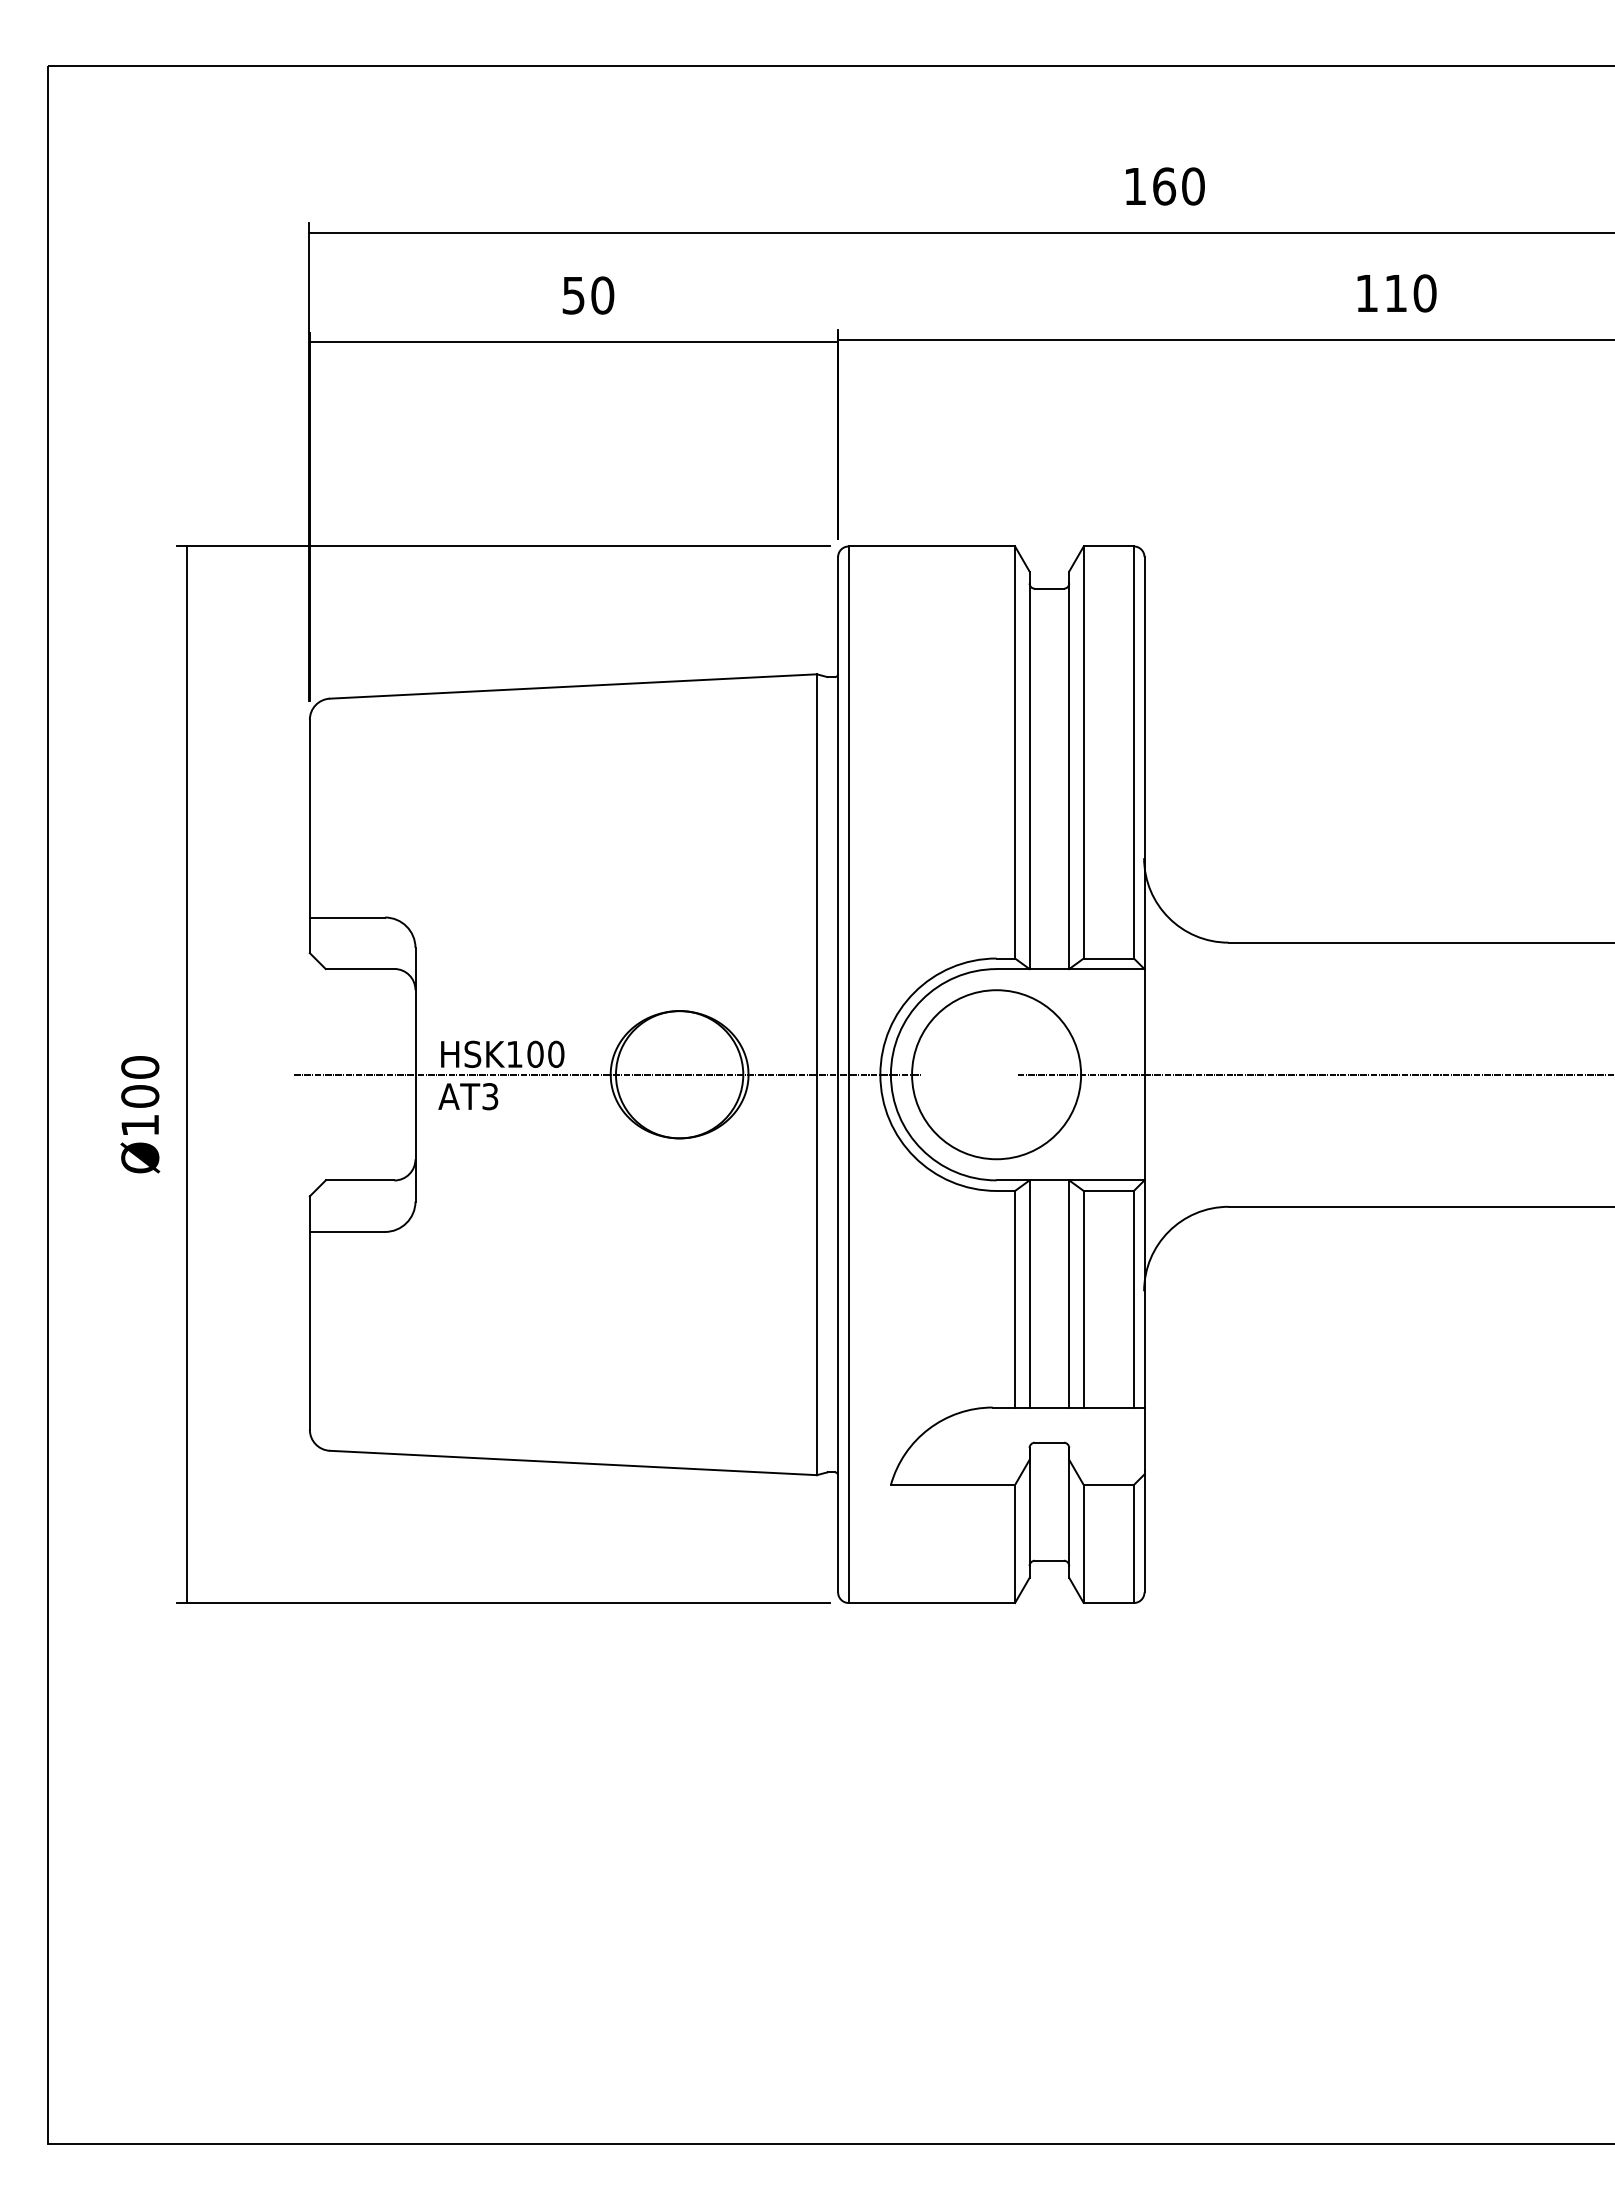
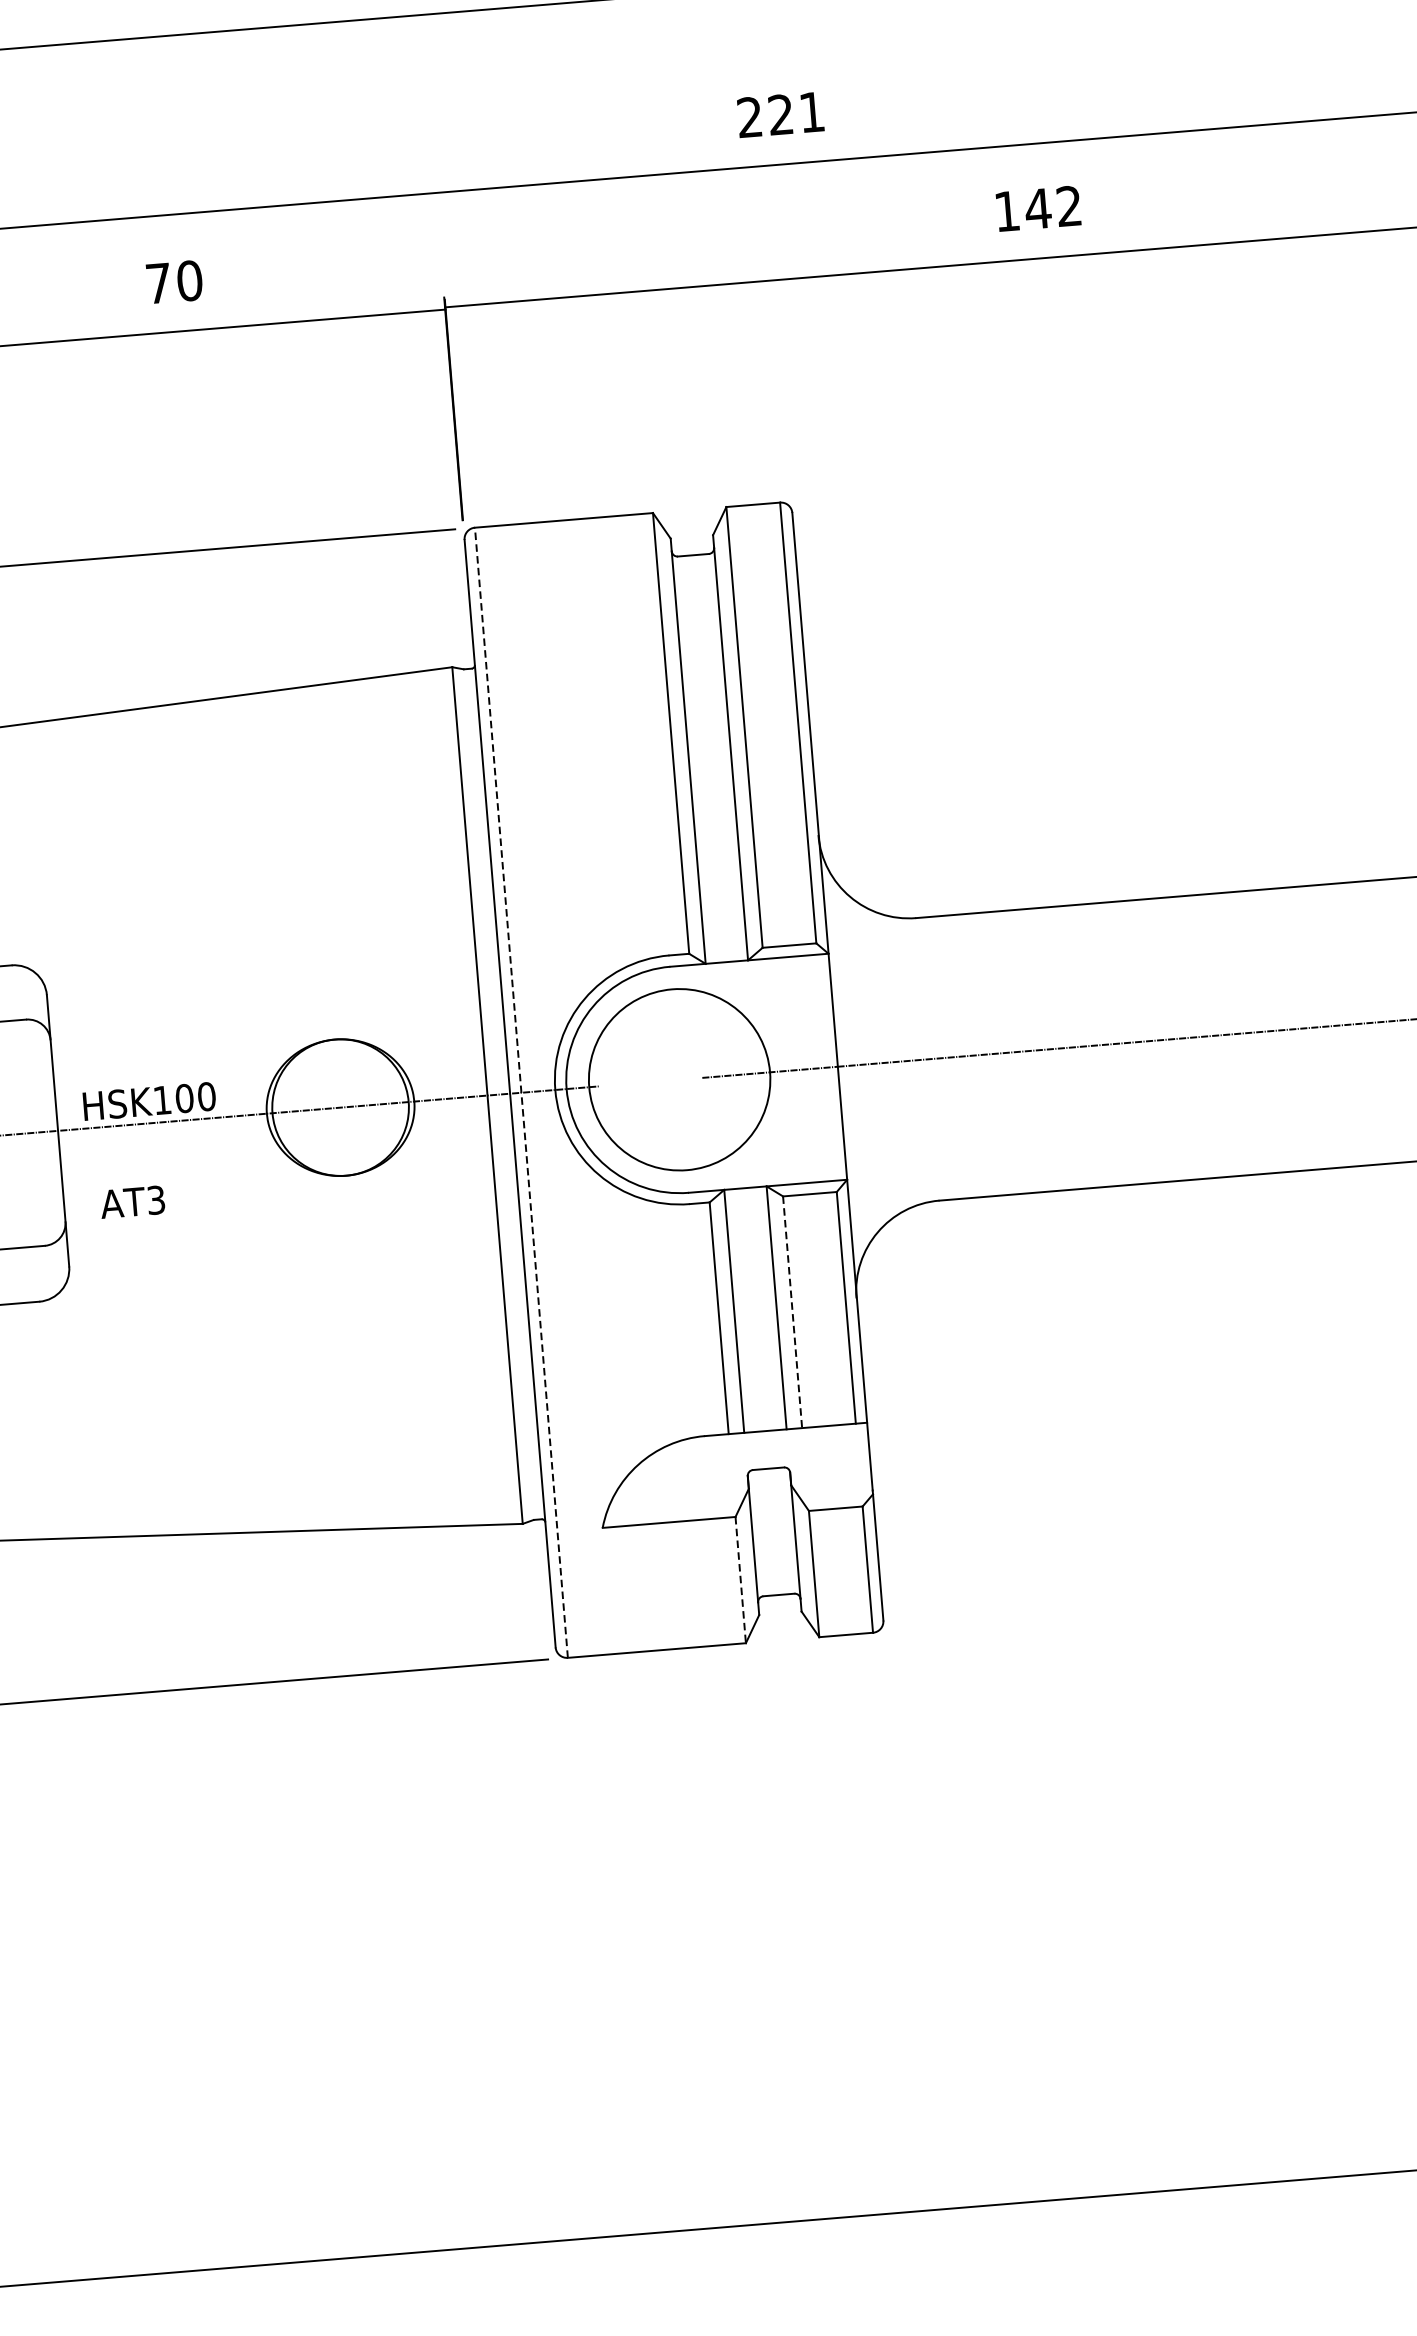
text: (1164, 186) -> (781, 114), 160 -> 221
text: (1409, 293) -> (1052, 207), 110 -> 142
text: (573, 295) -> (158, 283), 50 -> 70
line: (848, 1074) -> (521, 1092), solid -> dashed
text: (468, 1096) -> (132, 1202), moved
line: (1083, 1299) -> (792, 1312), solid -> dashed
line: (1015, 1544) -> (741, 1580), solid -> dashed

